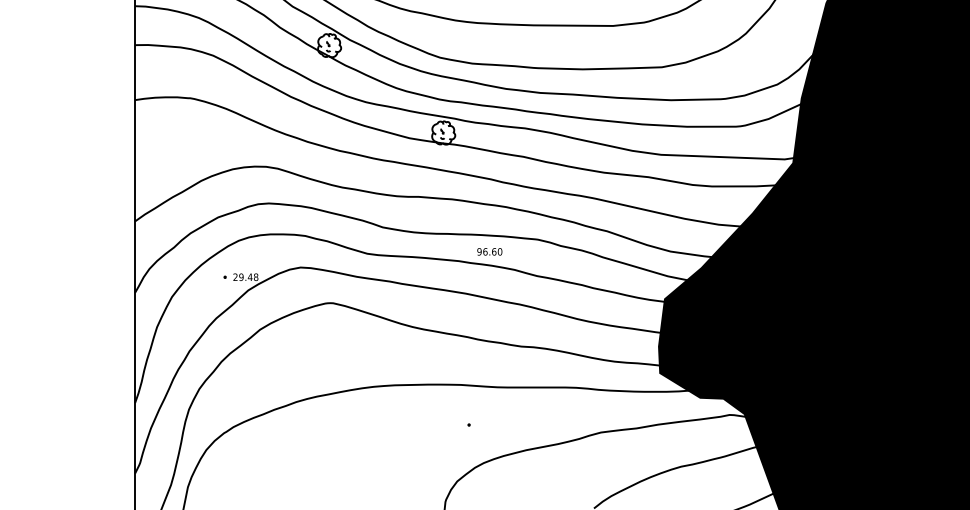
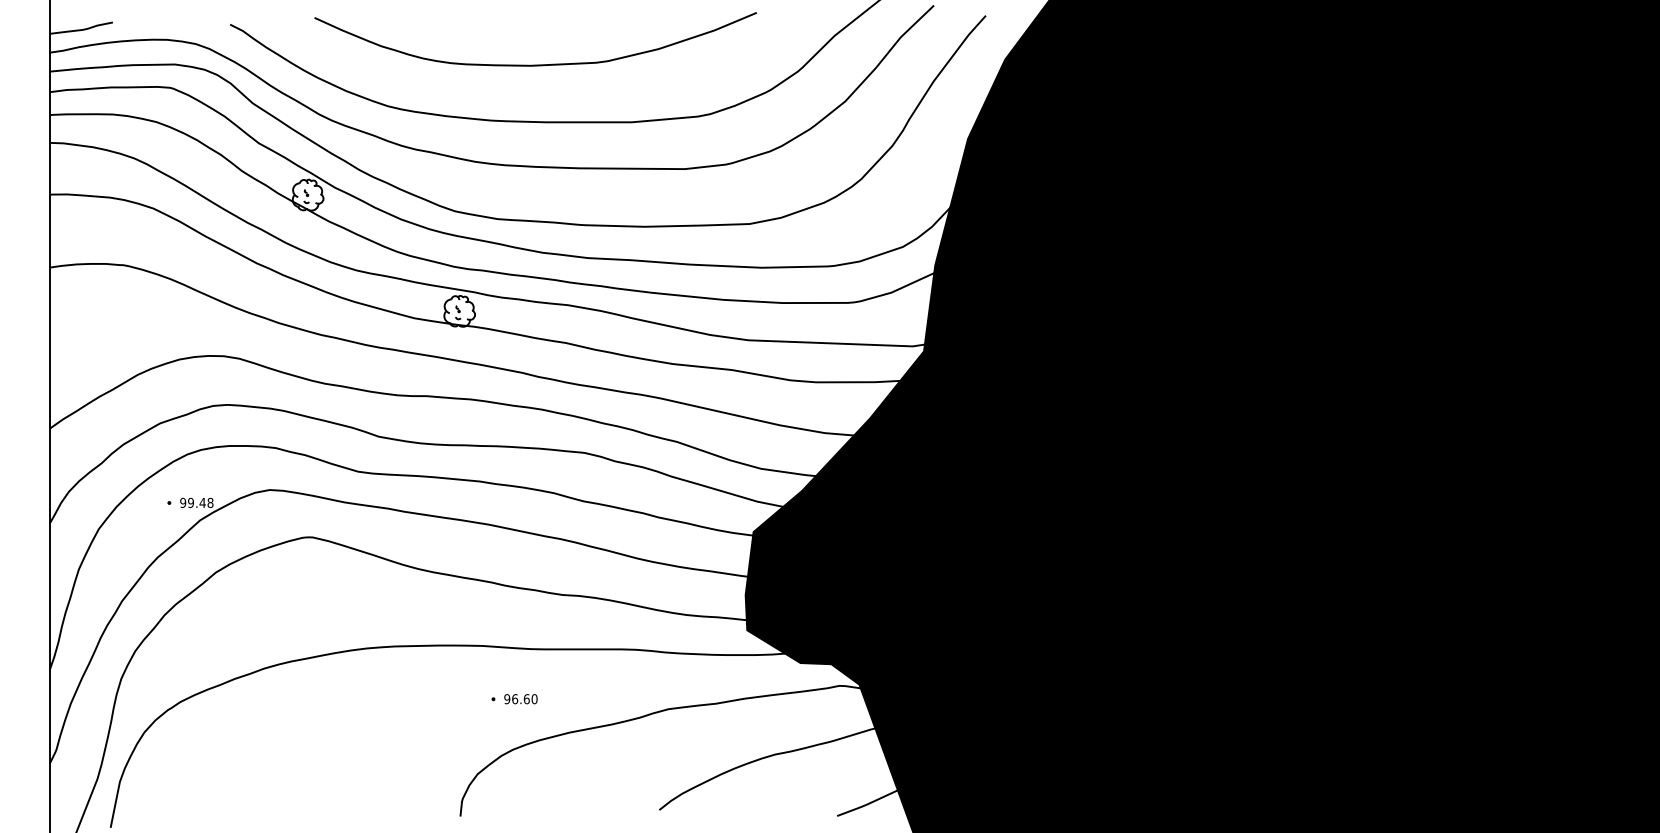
text: (489, 252) -> (520, 699), moved
text: (235, 276) -> (183, 502), 29.48 -> 99.48

